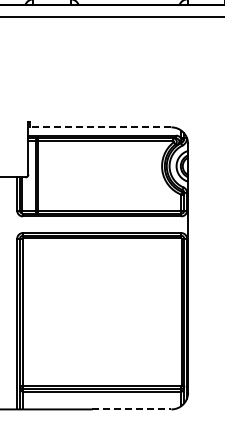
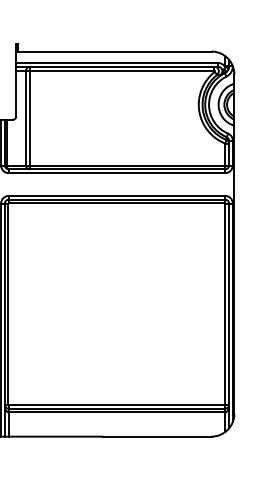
line: (100, 127) -> (114, 51), dashed -> solid
line: (131, 409) -> (157, 436), dashed -> solid

